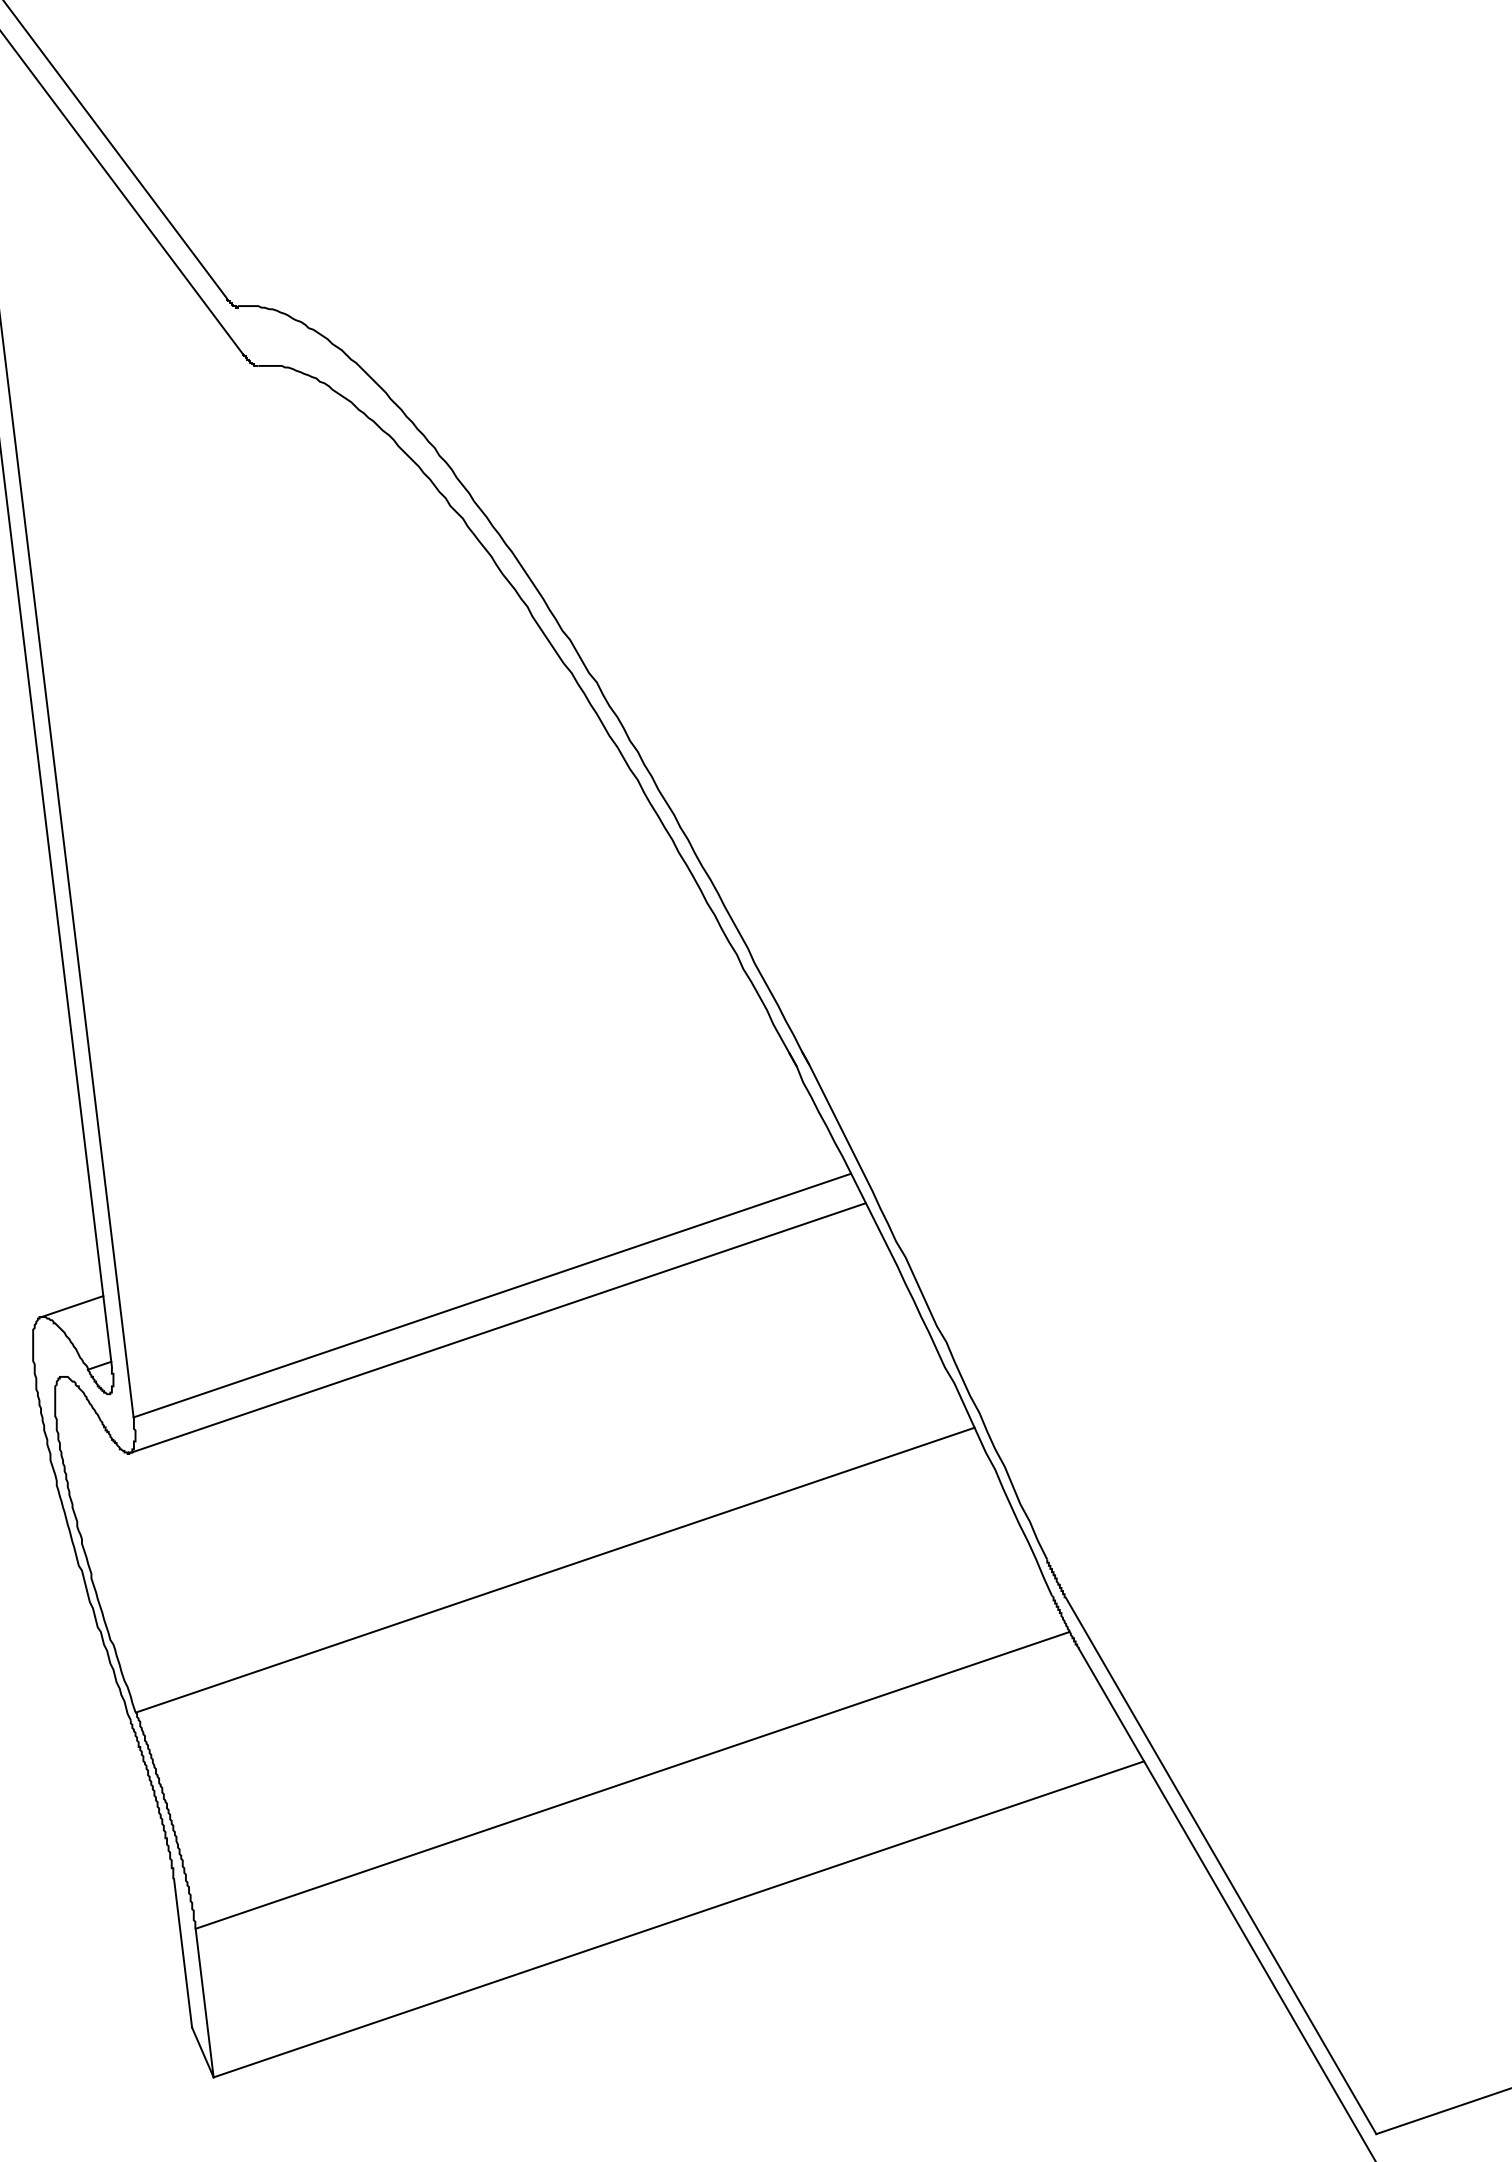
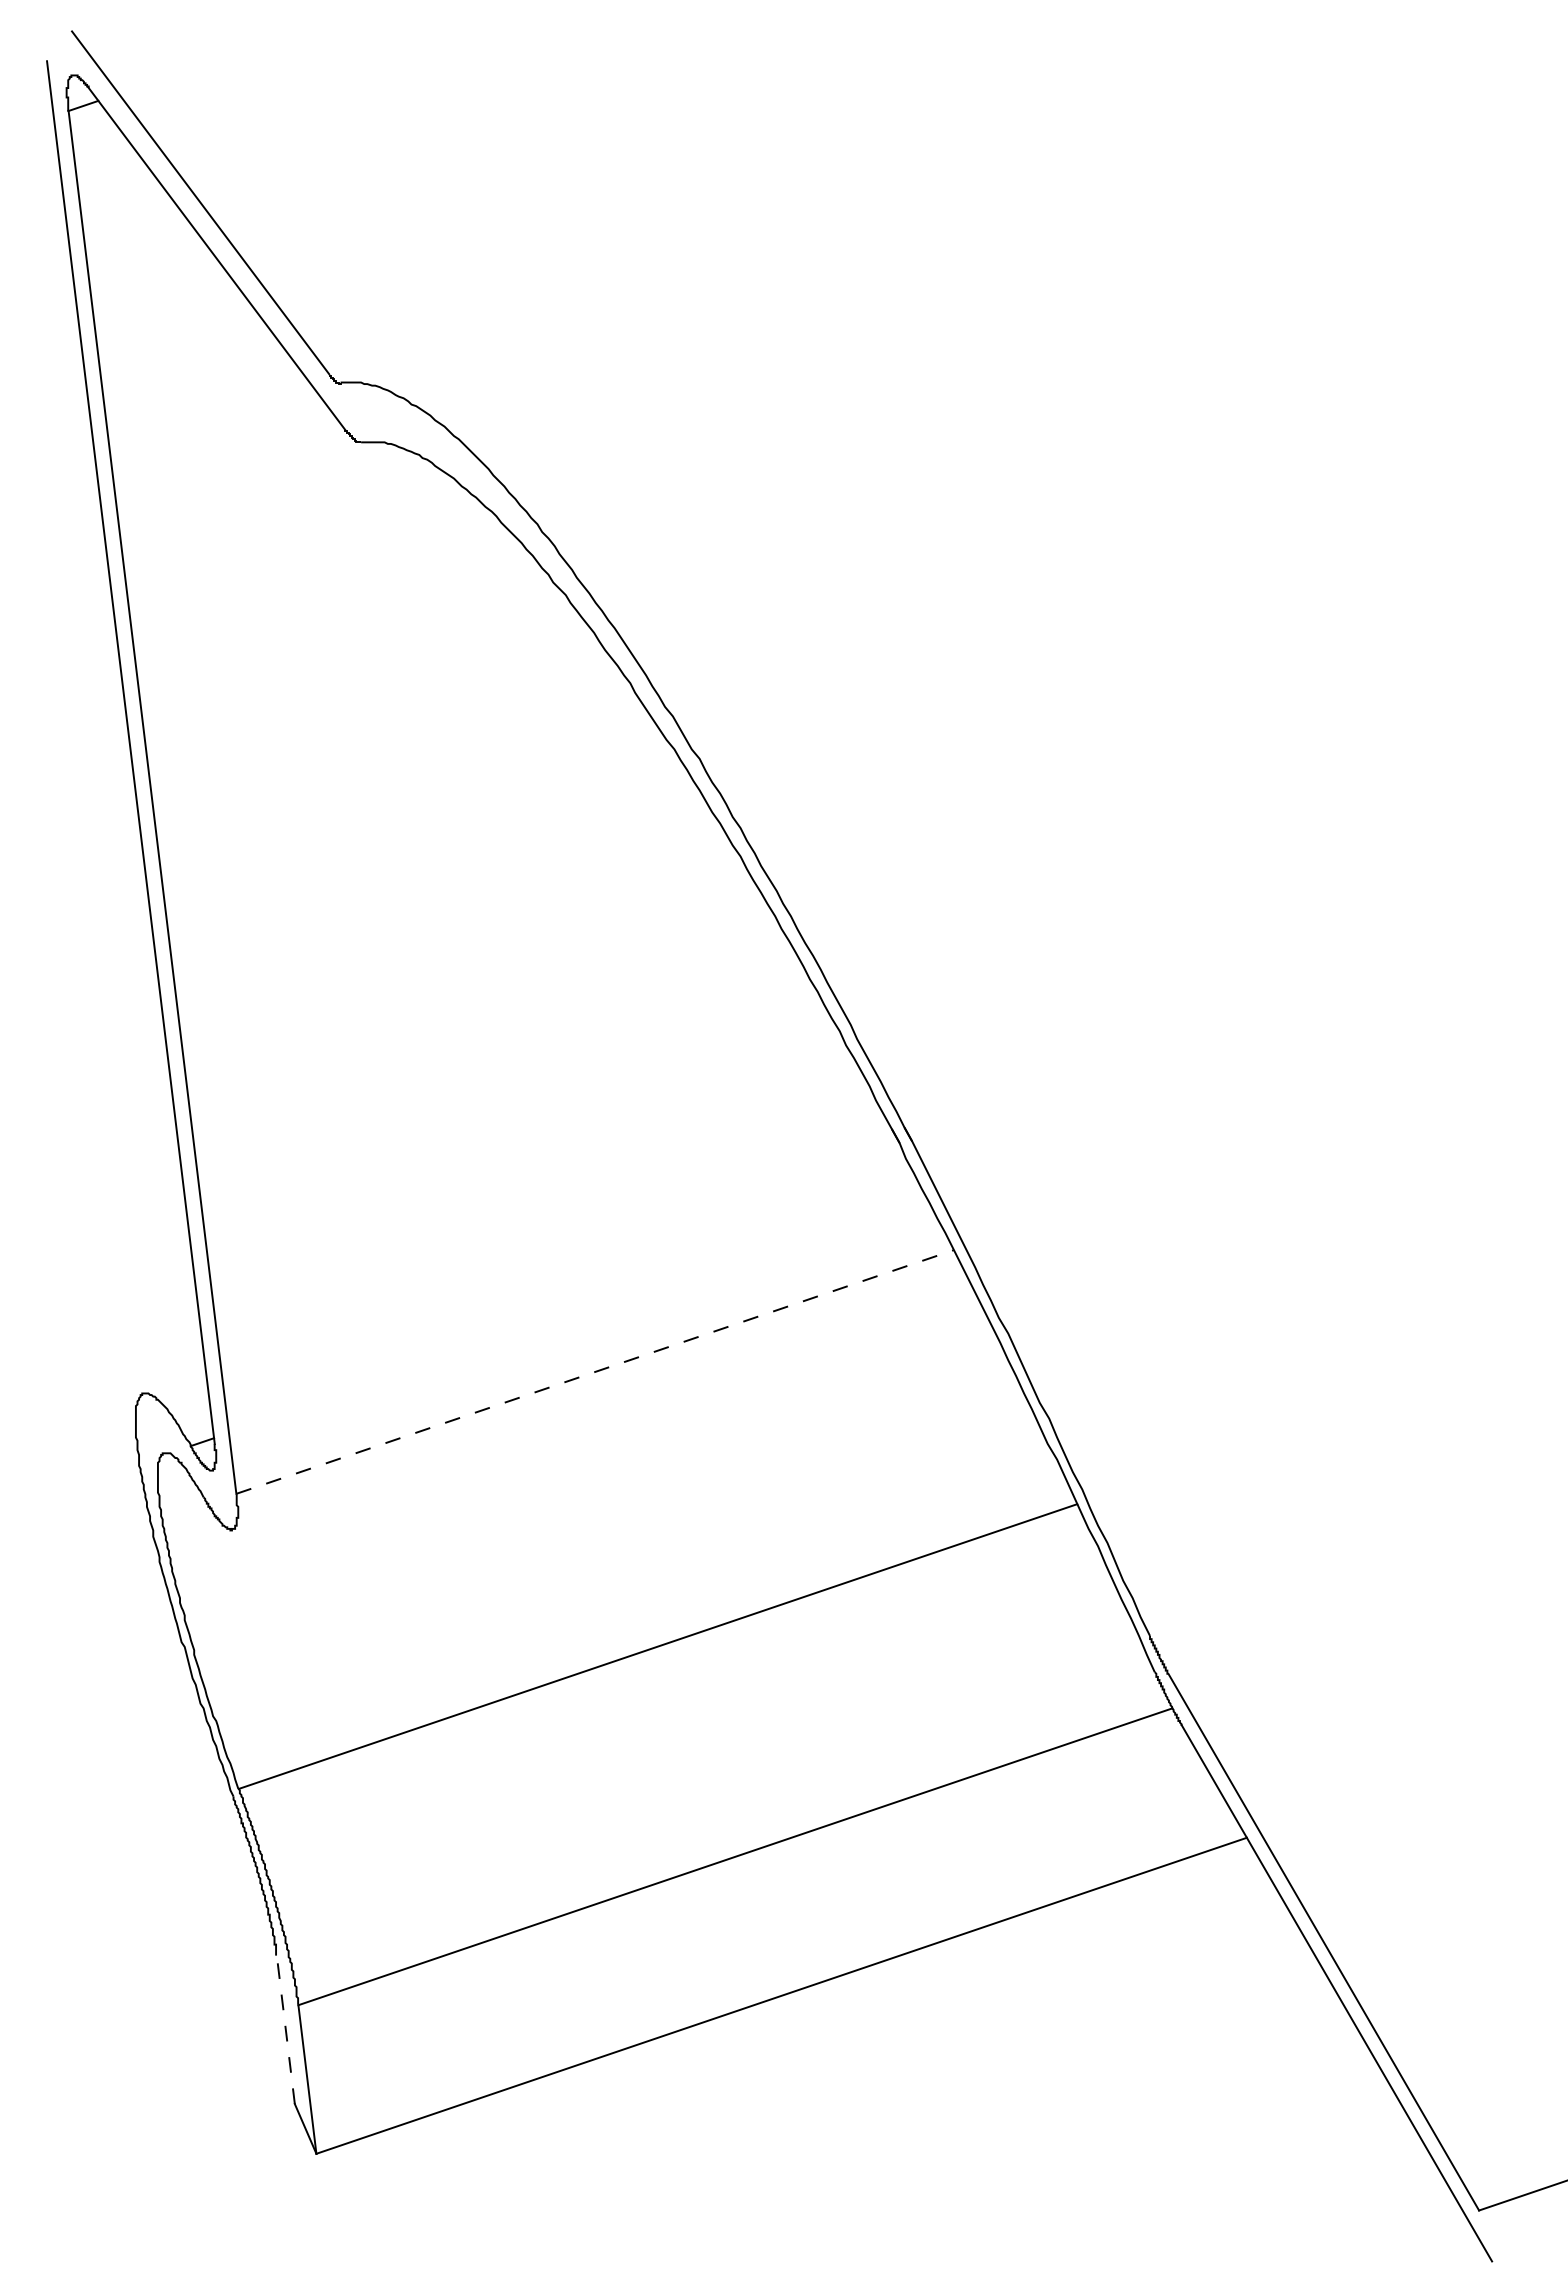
line: (492, 1296) -> (595, 1372), solid -> dashed
line: (71, 1306) -> (174, 1382), removed
line: (497, 1328) -> (600, 1404), removed
line: (182, 1953) -> (285, 2029), solid -> dashed

